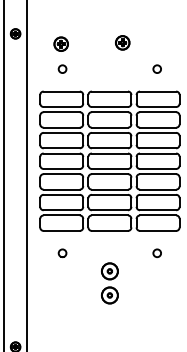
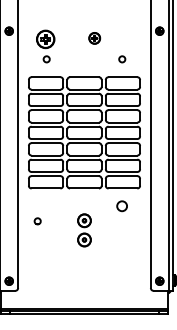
part: (61, 44) -> (45, 39), size x1.6
part: (62, 253) -> (37, 221), moved
circle: (157, 253) -> (122, 206), size x1.6

